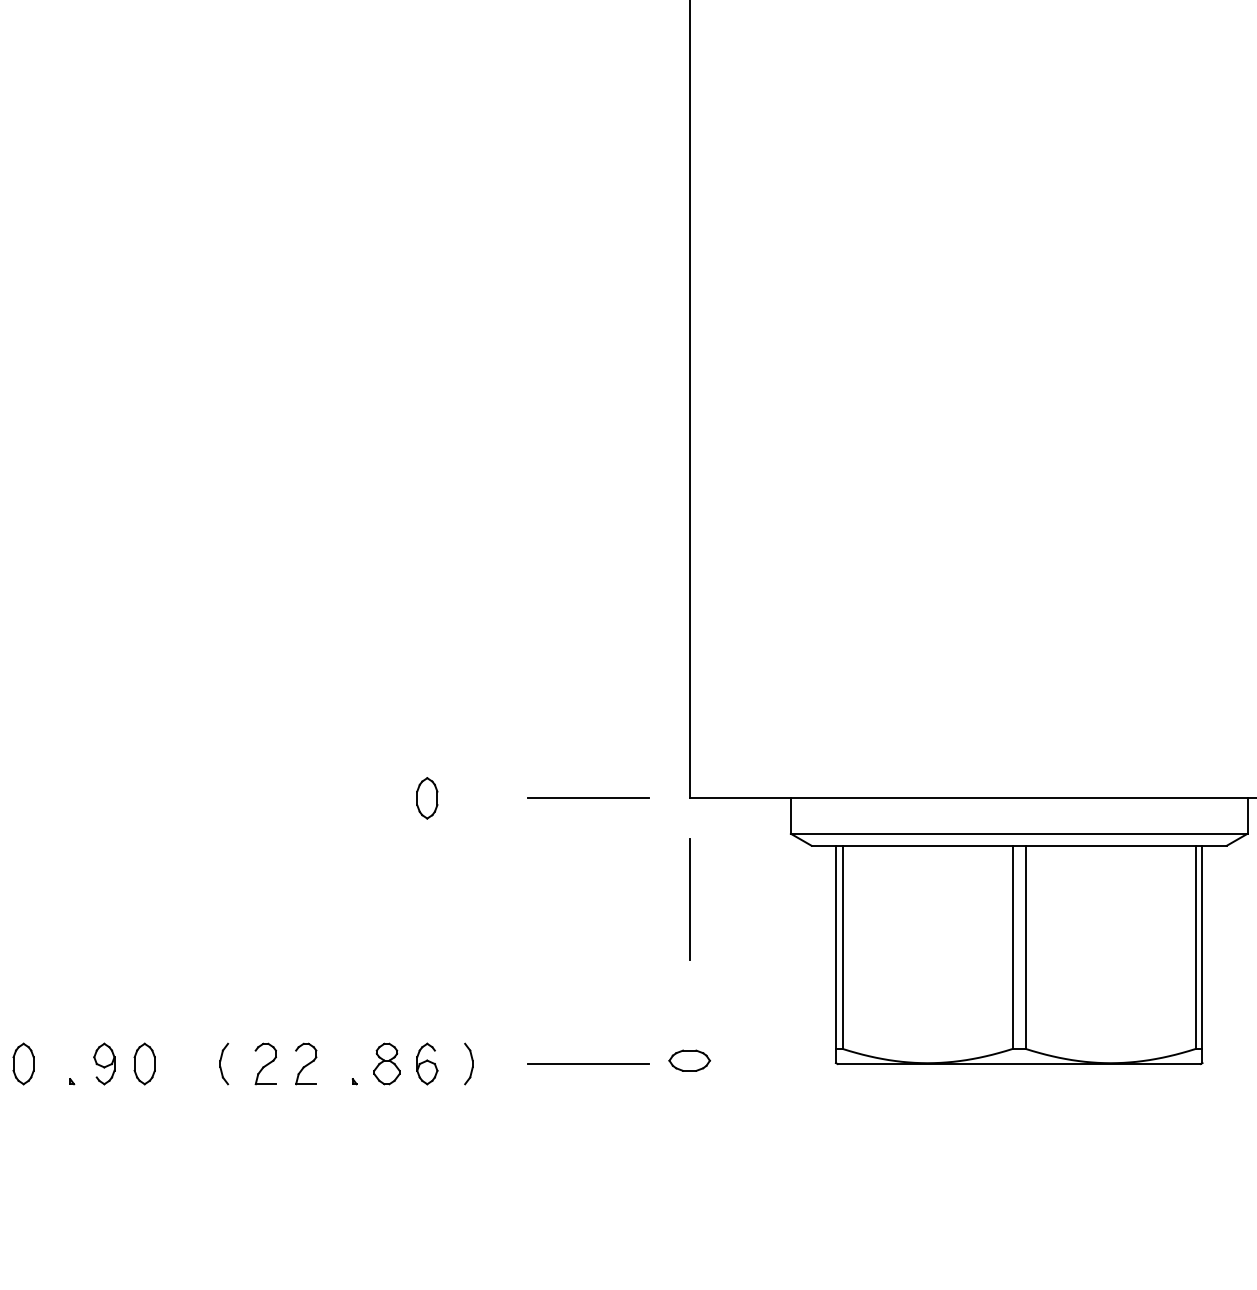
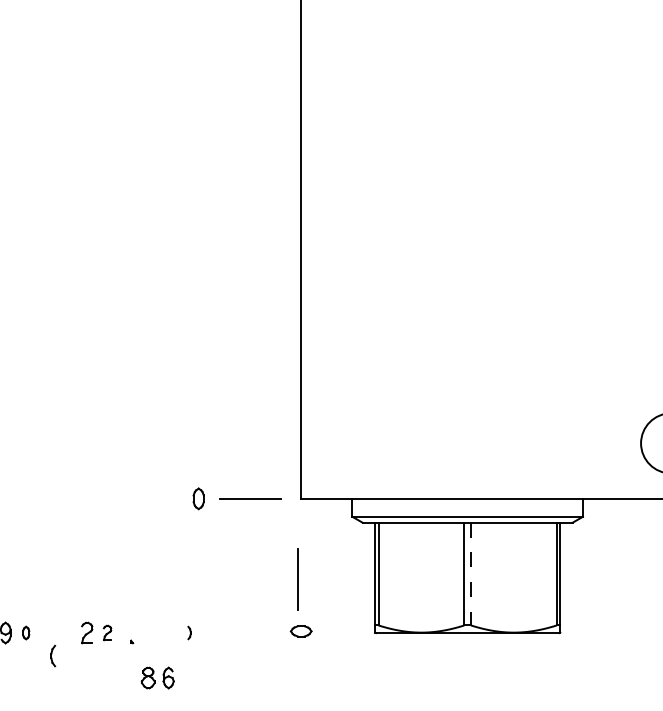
part: (426, 797) -> (198, 498), moved
line: (688, 898) -> (297, 579), moved
line: (1026, 948) -> (471, 574), solid -> dashed
part: (145, 1062) -> (26, 632), size x0.6
part: (224, 1062) -> (53, 655), moved
part: (306, 1062) -> (107, 632), size x0.7
part: (405, 1062) -> (157, 677), moved
part: (468, 1062) -> (189, 632), size x0.6
line: (587, 1064) -> (249, 633), removed

